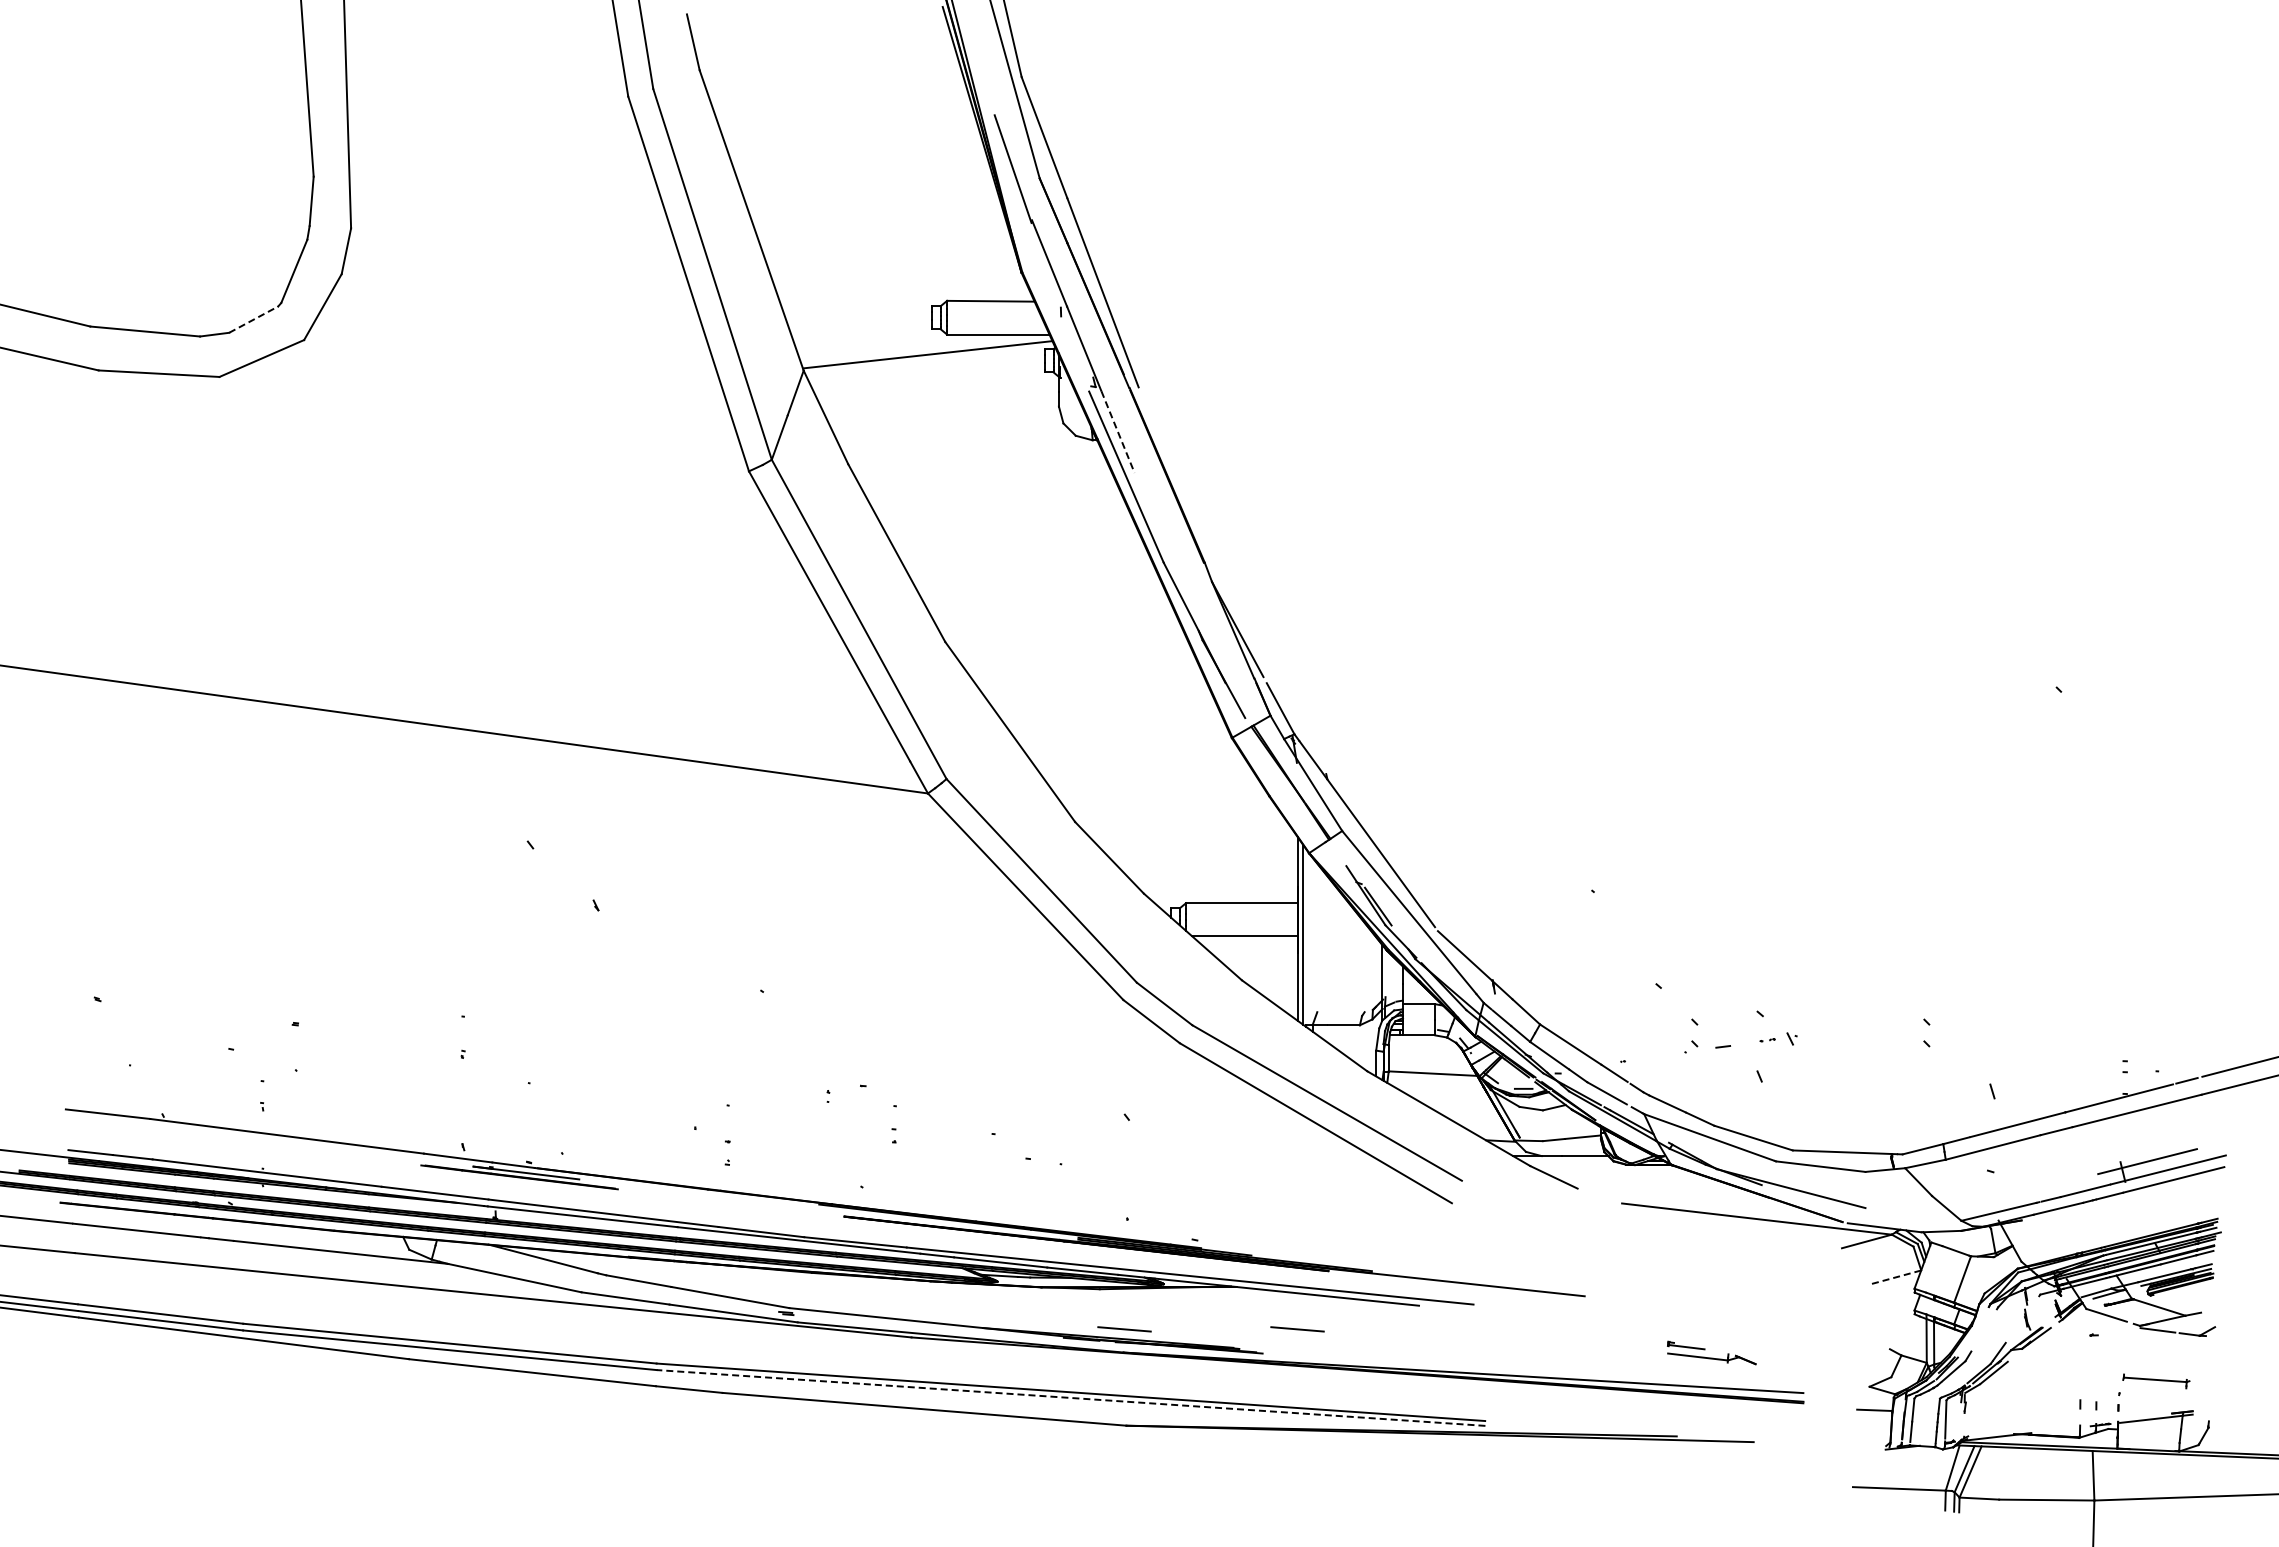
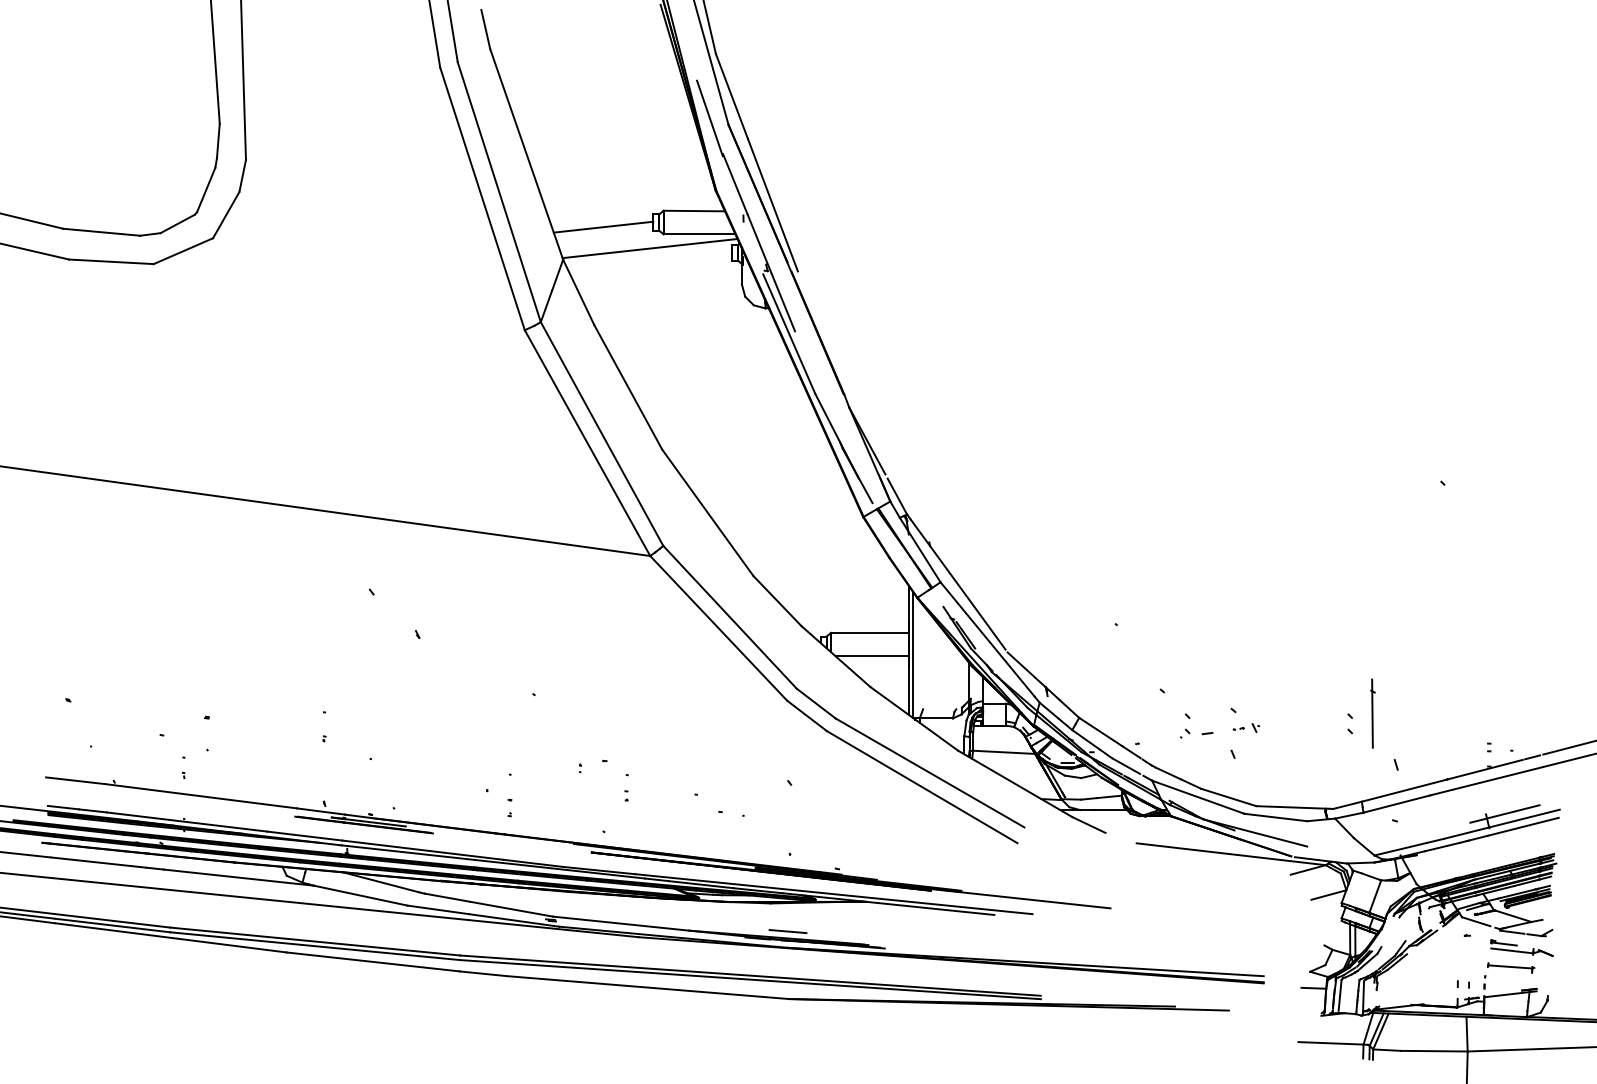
line: (253, 319) -> (177, 223), dashed -> solid
line: (861, 324) -> (603, 227), added
line: (1118, 432) -> (783, 303), dashed -> solid
part: (1958, 1017) -> (1372, 712), added
line: (1896, 1277) -> (1329, 895), dashed -> solid
line: (1297, 1329) -> (909, 931), removed
part: (1711, 1352) -> (1521, 947), moved
line: (1070, 1397) -> (750, 979), dashed -> solid

